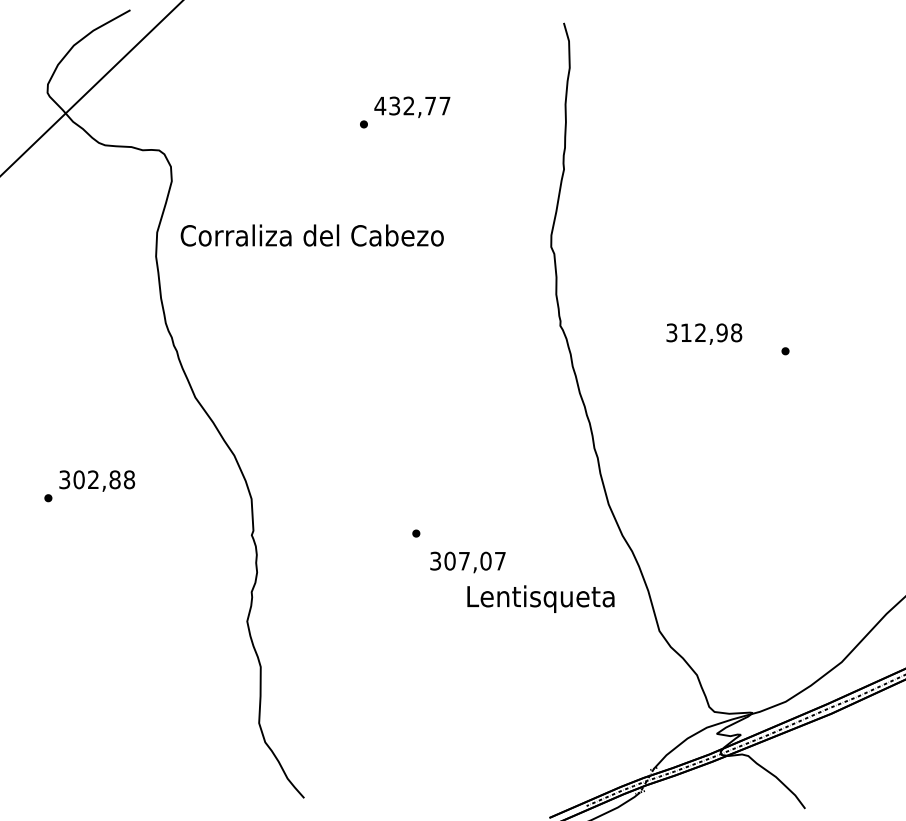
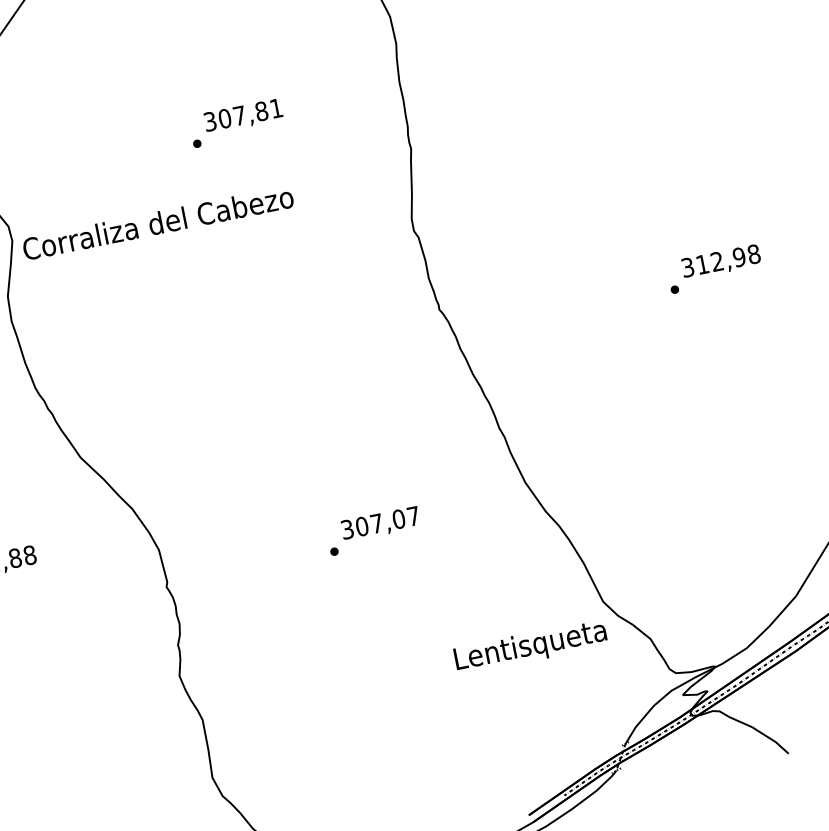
text: (412, 105) -> (243, 114), 432,77 -> 307,81
text: (311, 235) -> (157, 223), moved
text: (704, 333) -> (721, 261), moved
text: (467, 562) -> (380, 524), moved
text: (540, 598) -> (530, 646), moved

